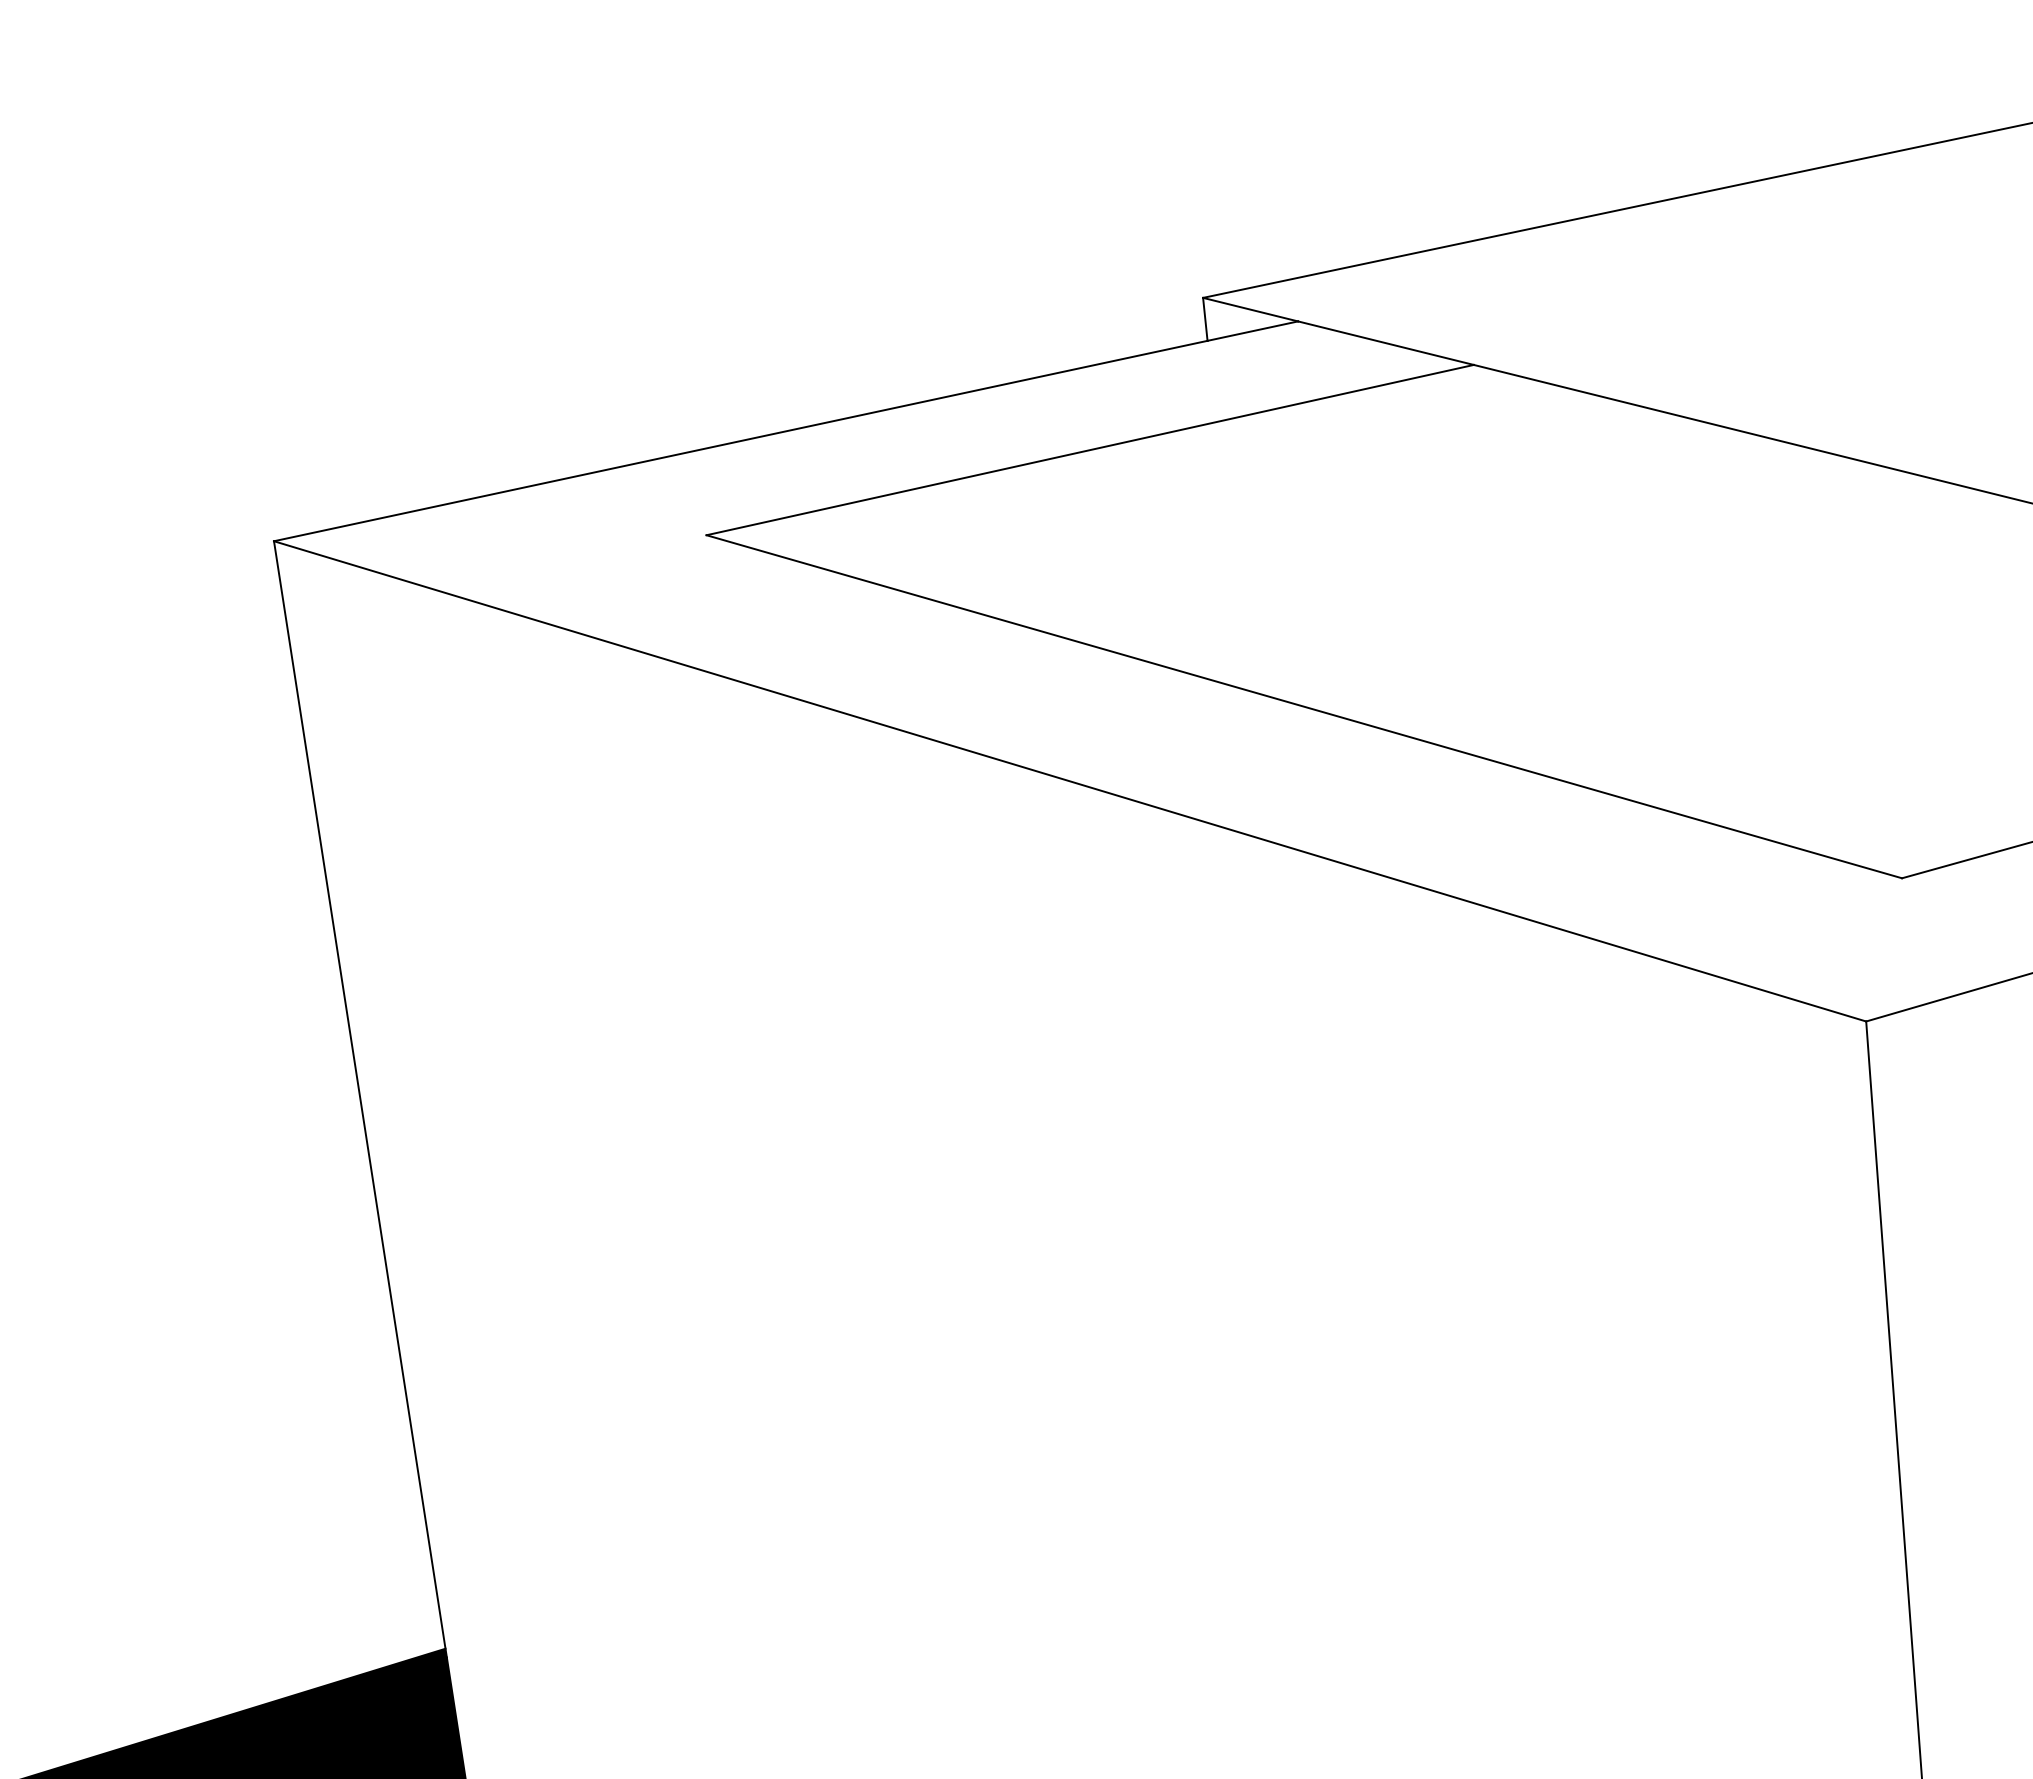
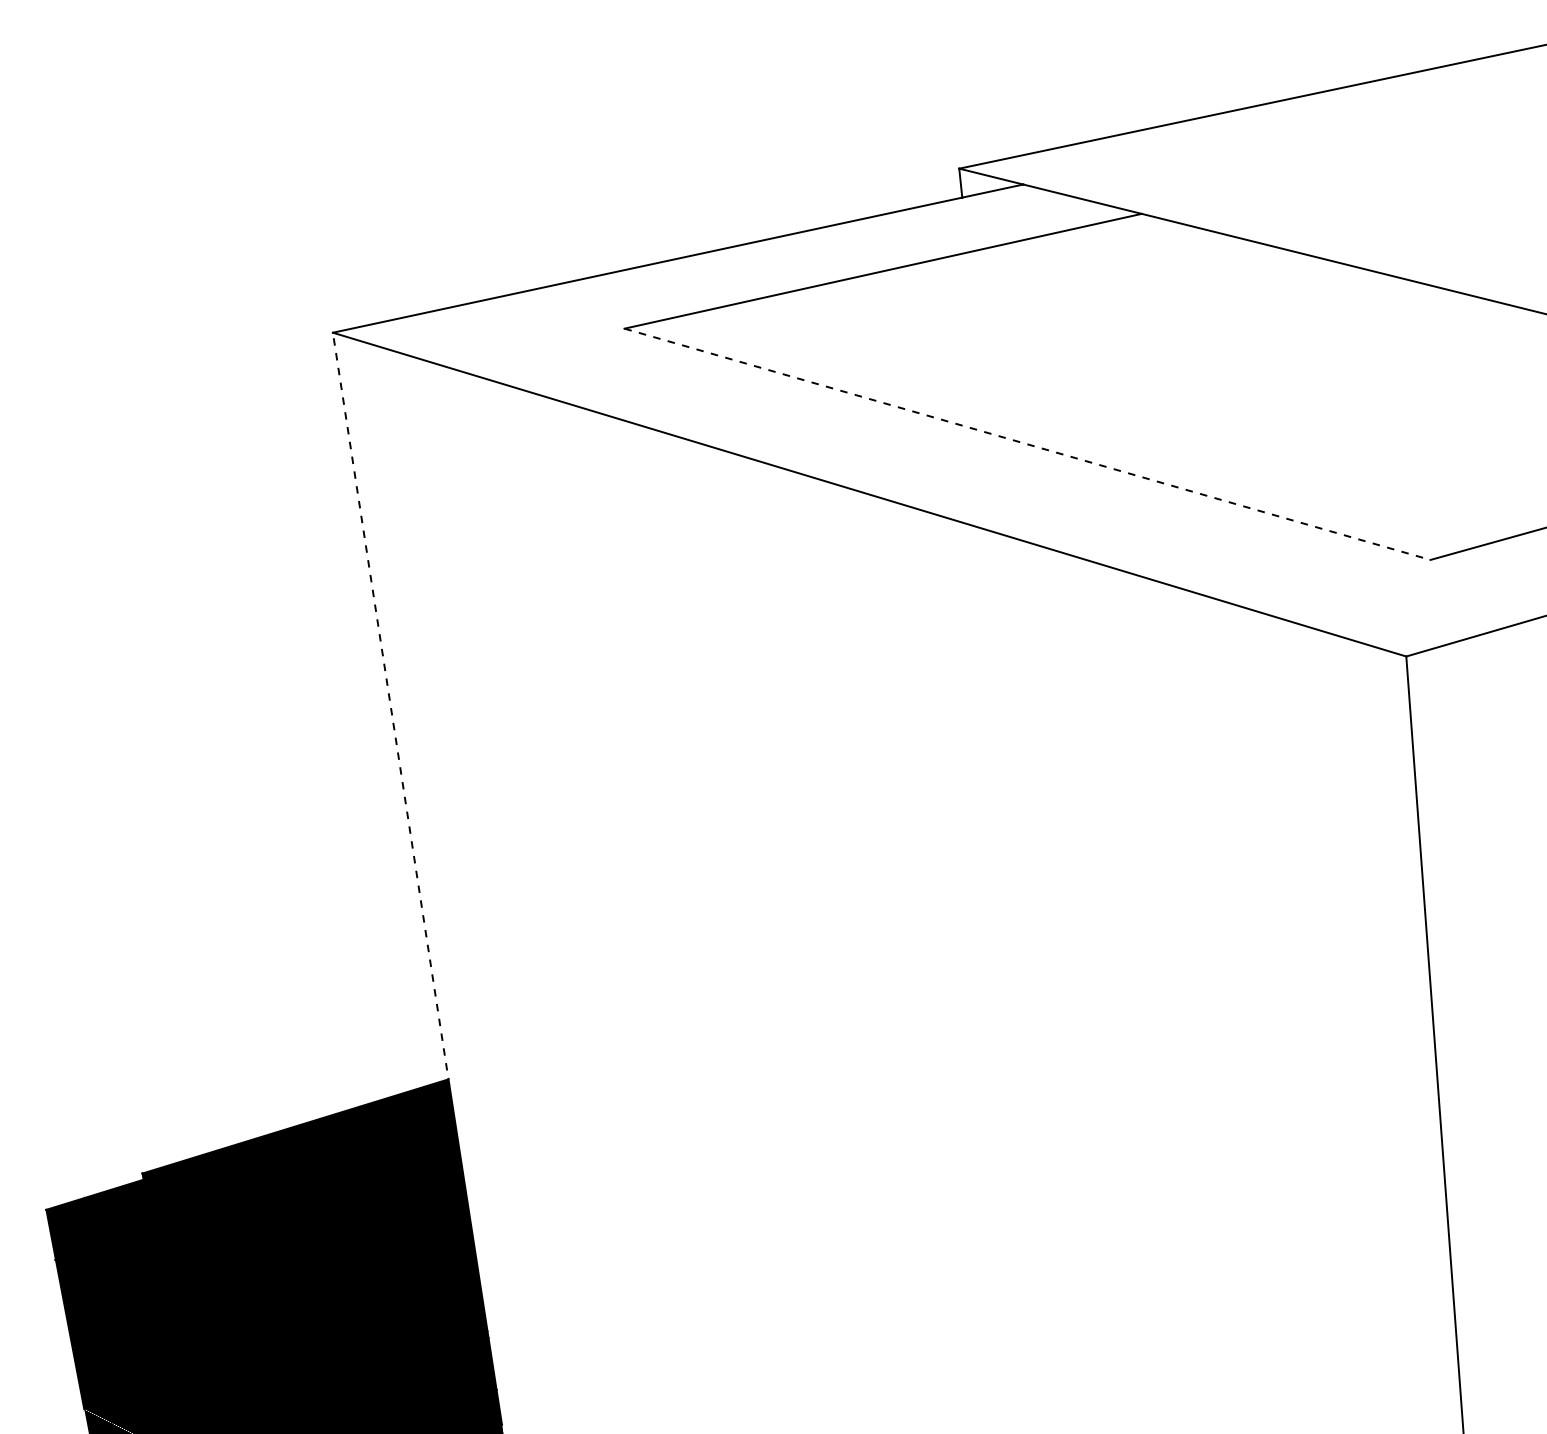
line: (1304, 707) -> (1027, 444), solid -> dashed
line: (360, 1100) -> (391, 709), solid -> dashed

